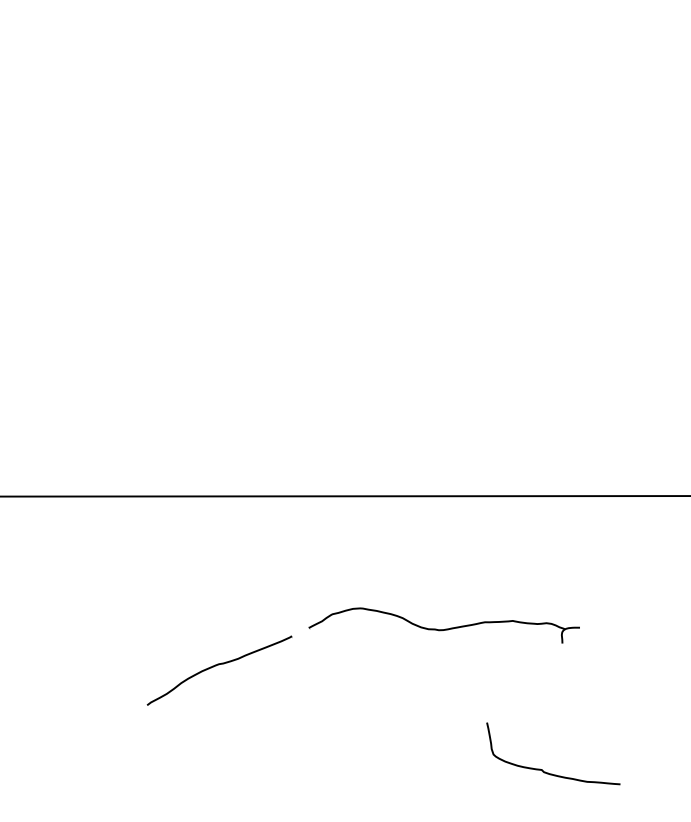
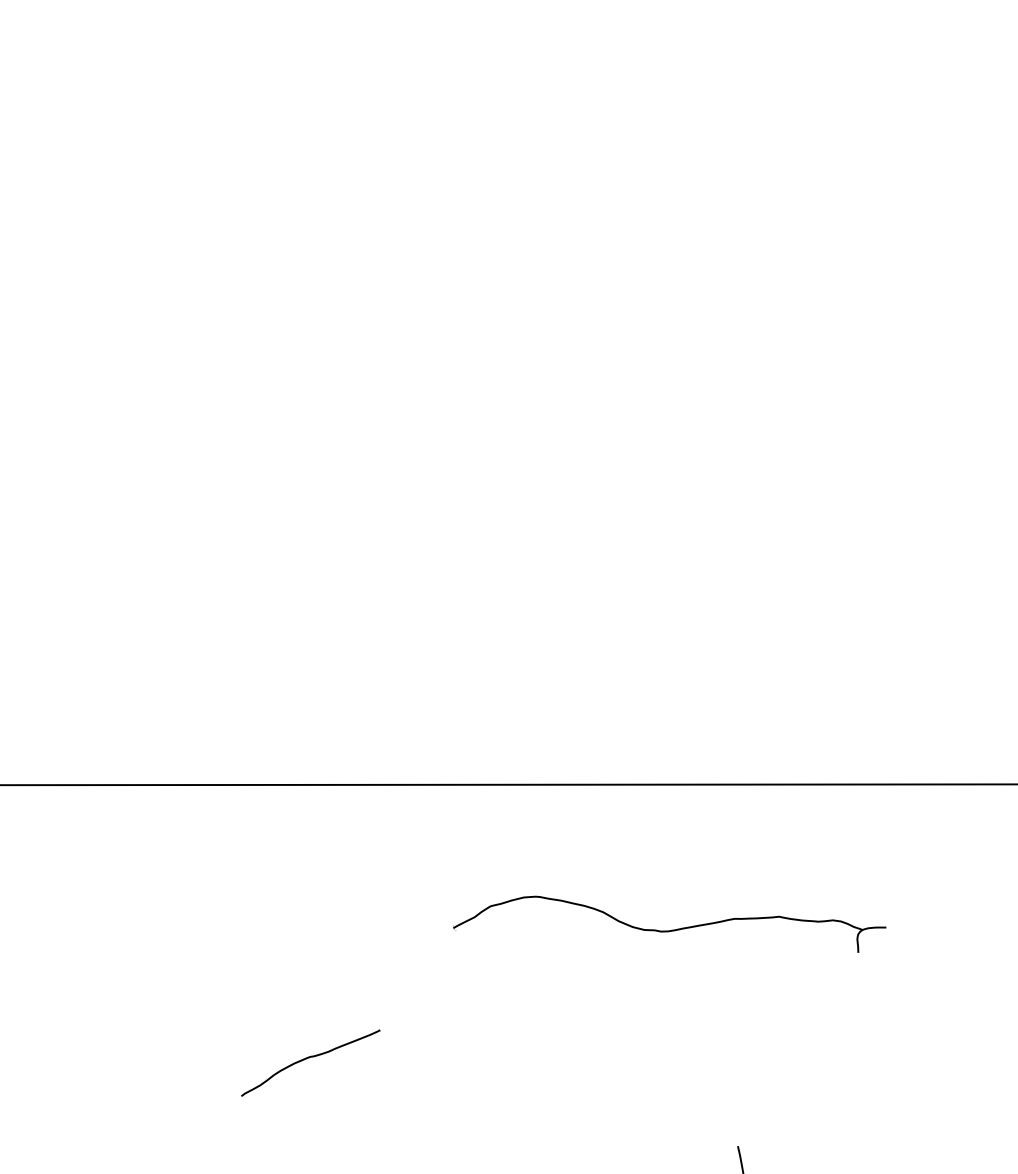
part: (443, 625) -> (668, 924), moved
part: (219, 670) -> (310, 1062), size x0.6

